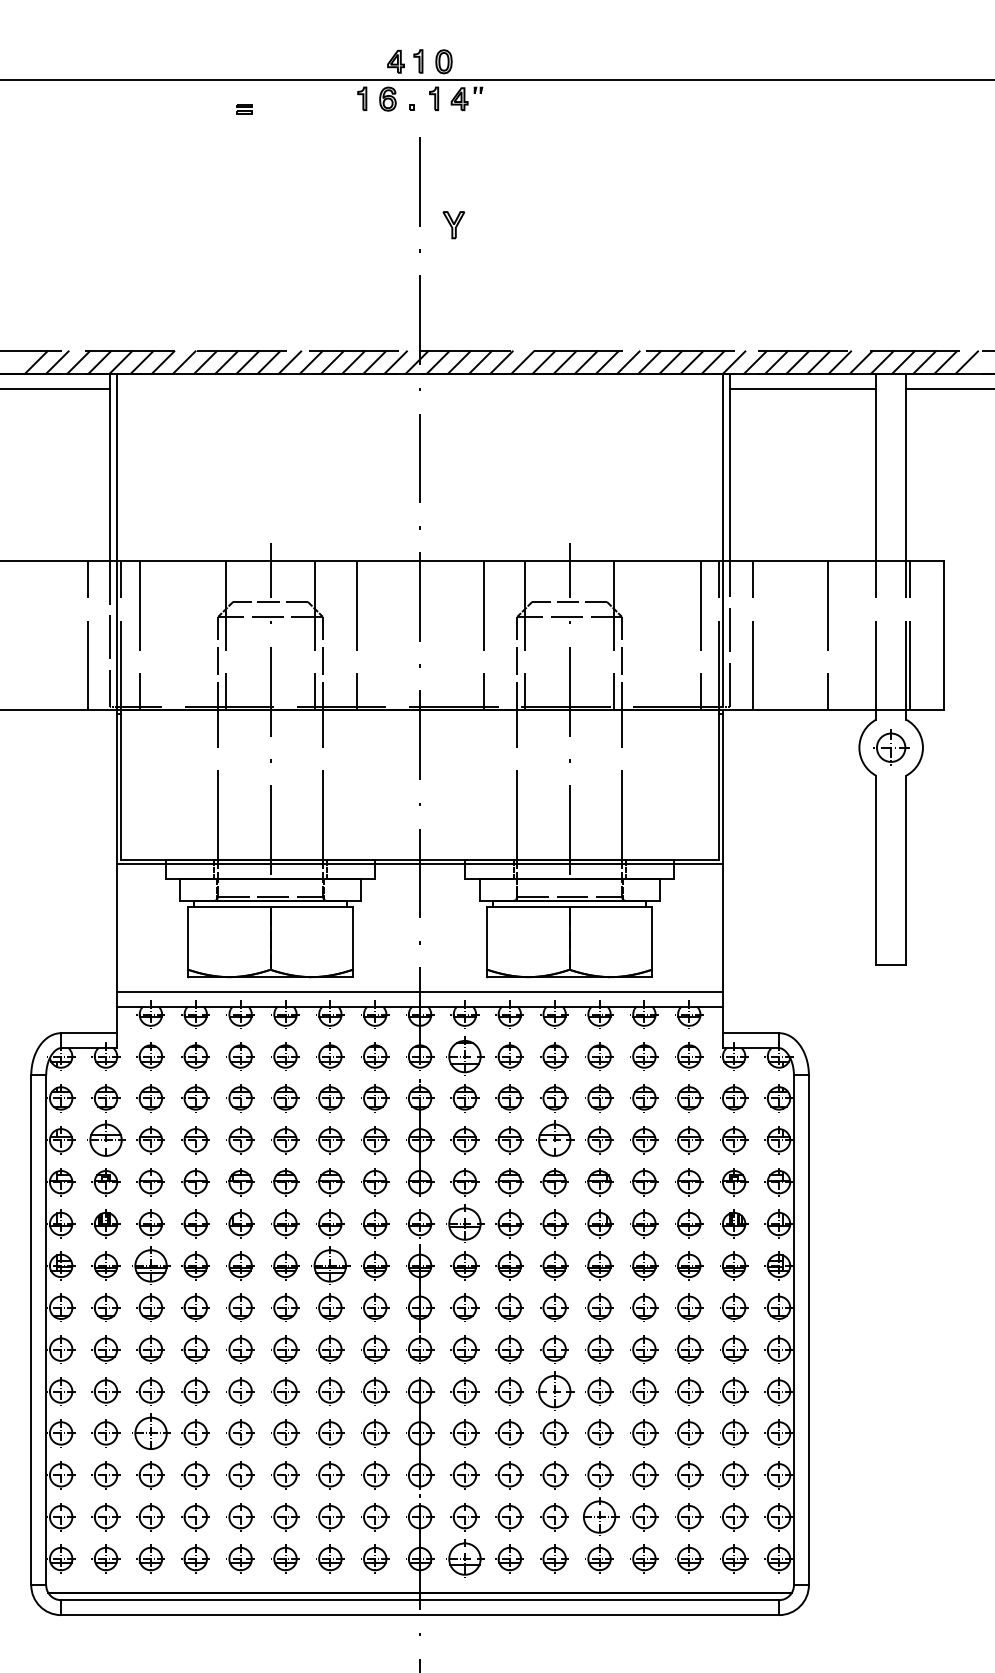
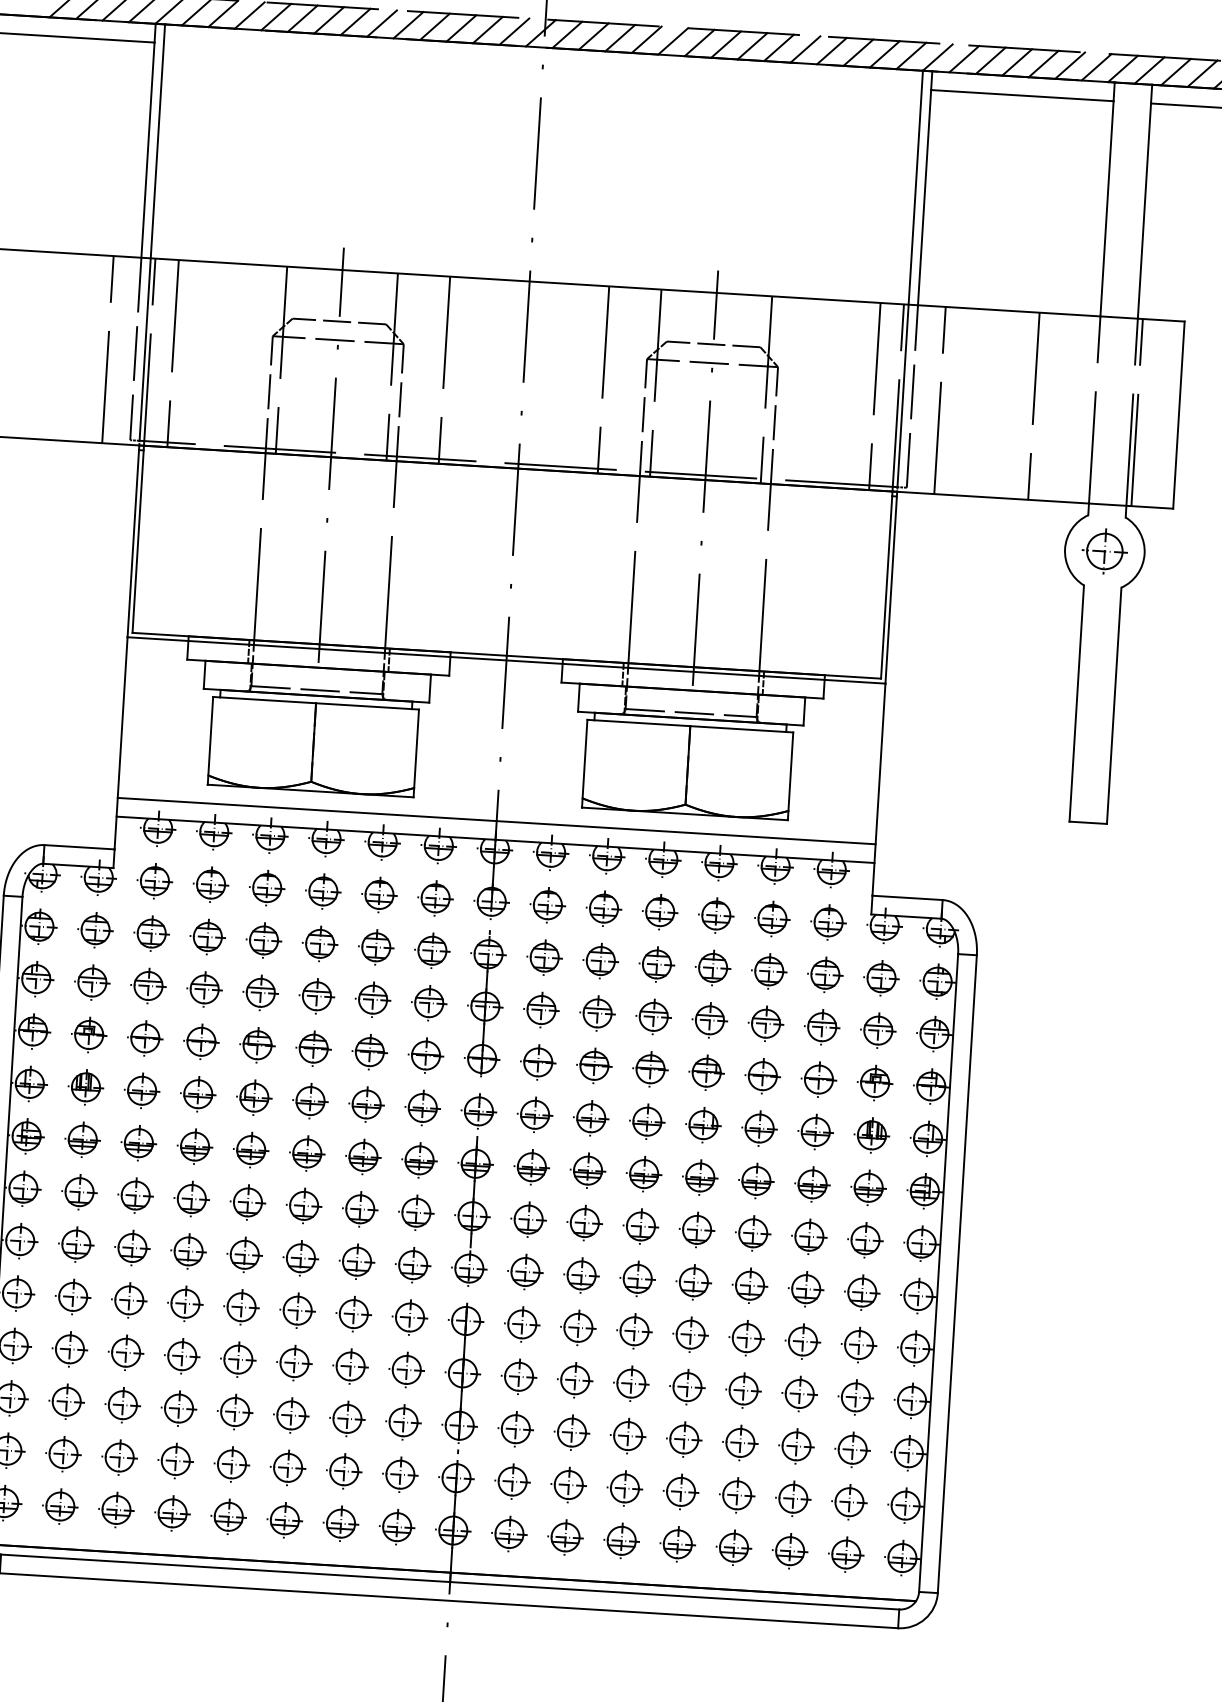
part: (464, 1056) -> (547, 905), size x0.71
part: (105, 1140) -> (91, 982), size x0.71
part: (554, 1140) -> (653, 1017), size x0.71
part: (464, 1223) -> (534, 1114), size x0.71
part: (150, 1265) -> (138, 1142), size x0.71
part: (330, 1265) -> (363, 1156), size x0.71
part: (554, 1391) -> (634, 1331), size x0.71
part: (150, 1433) -> (125, 1352), size x0.71
part: (599, 1517) -> (680, 1492), size x0.71
part: (464, 1558) -> (508, 1533), size x0.71

